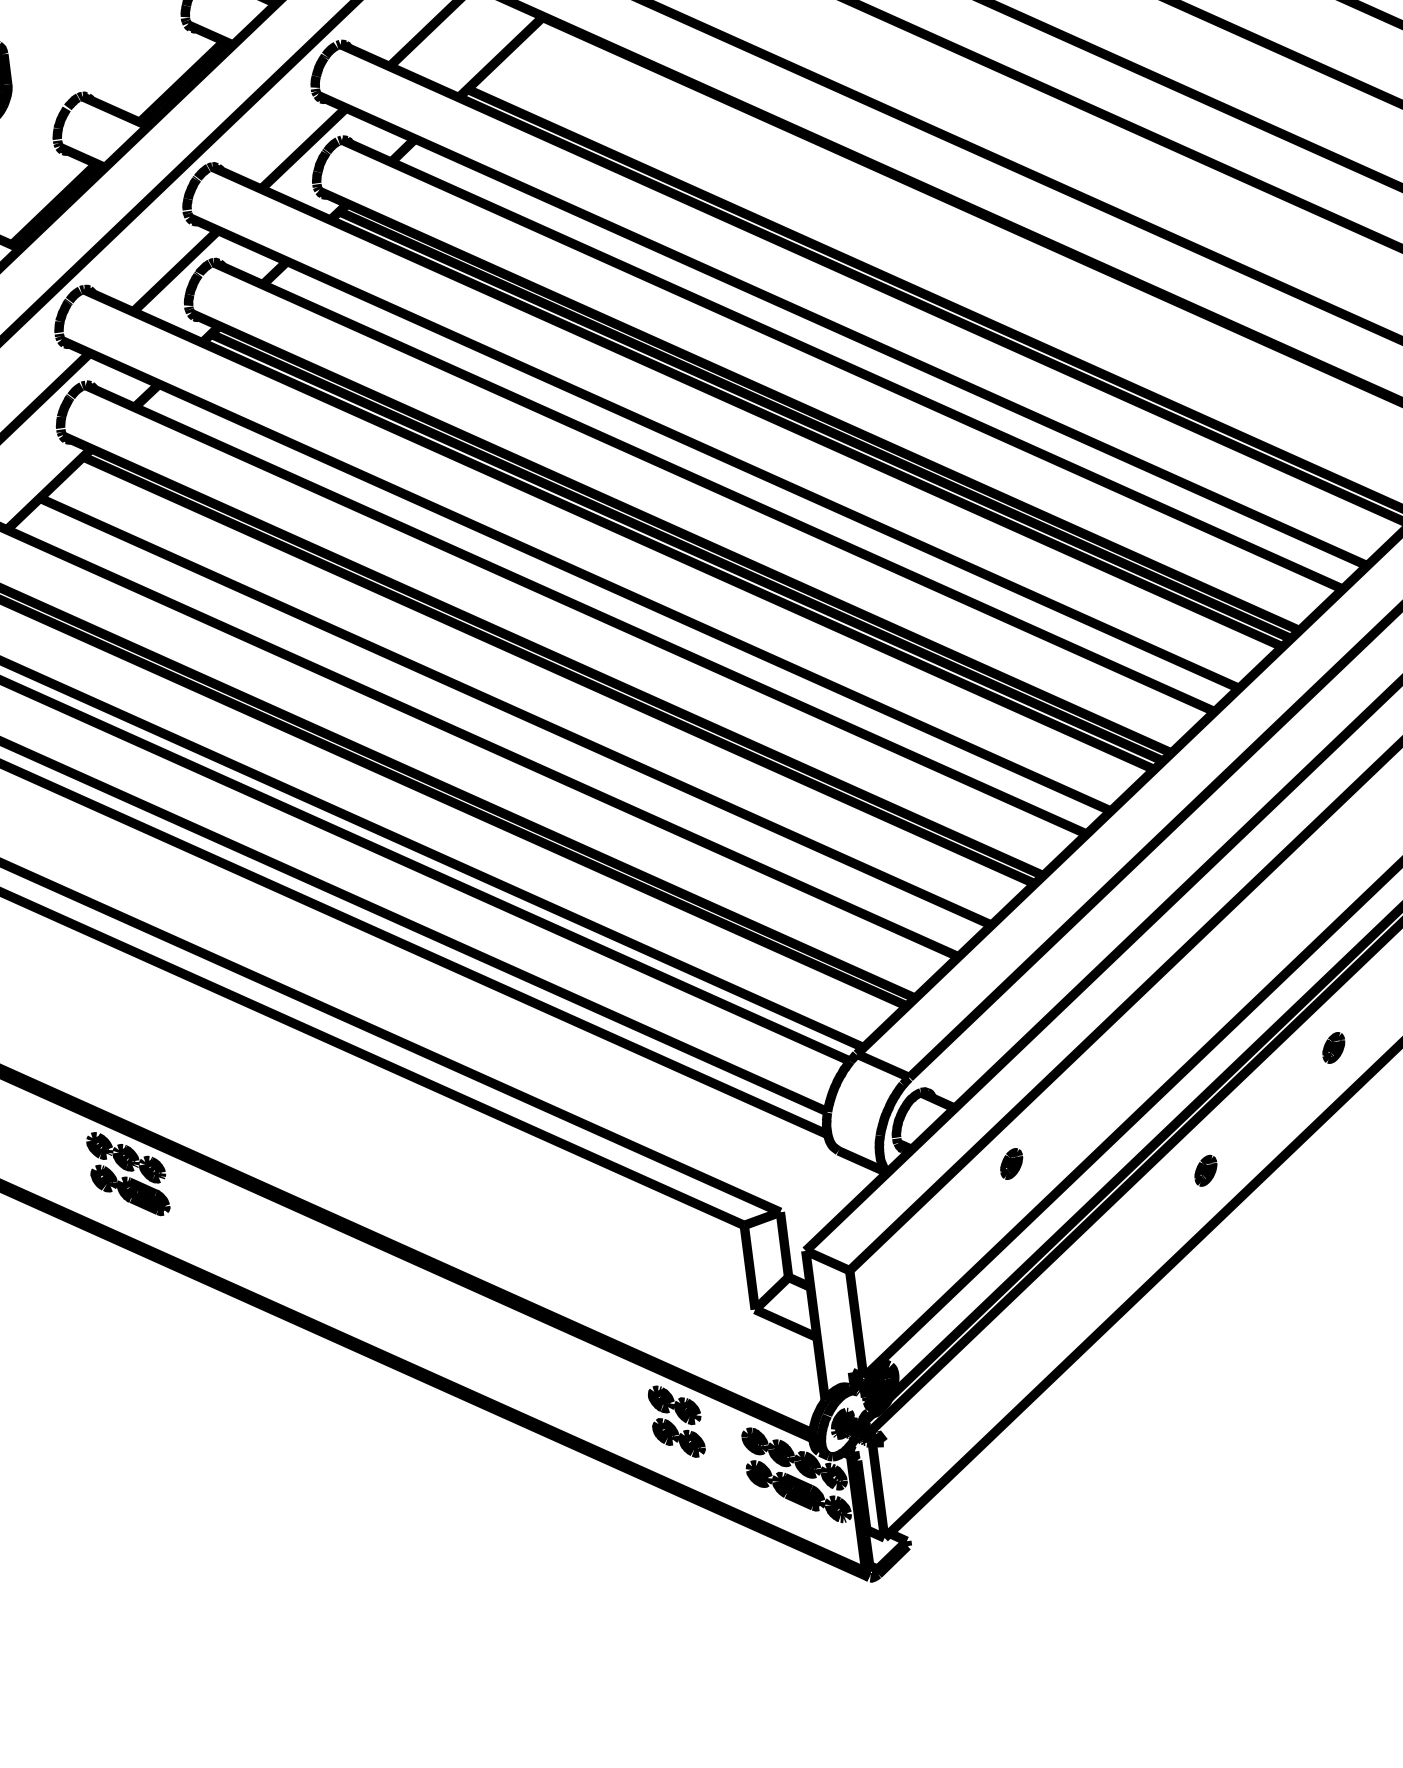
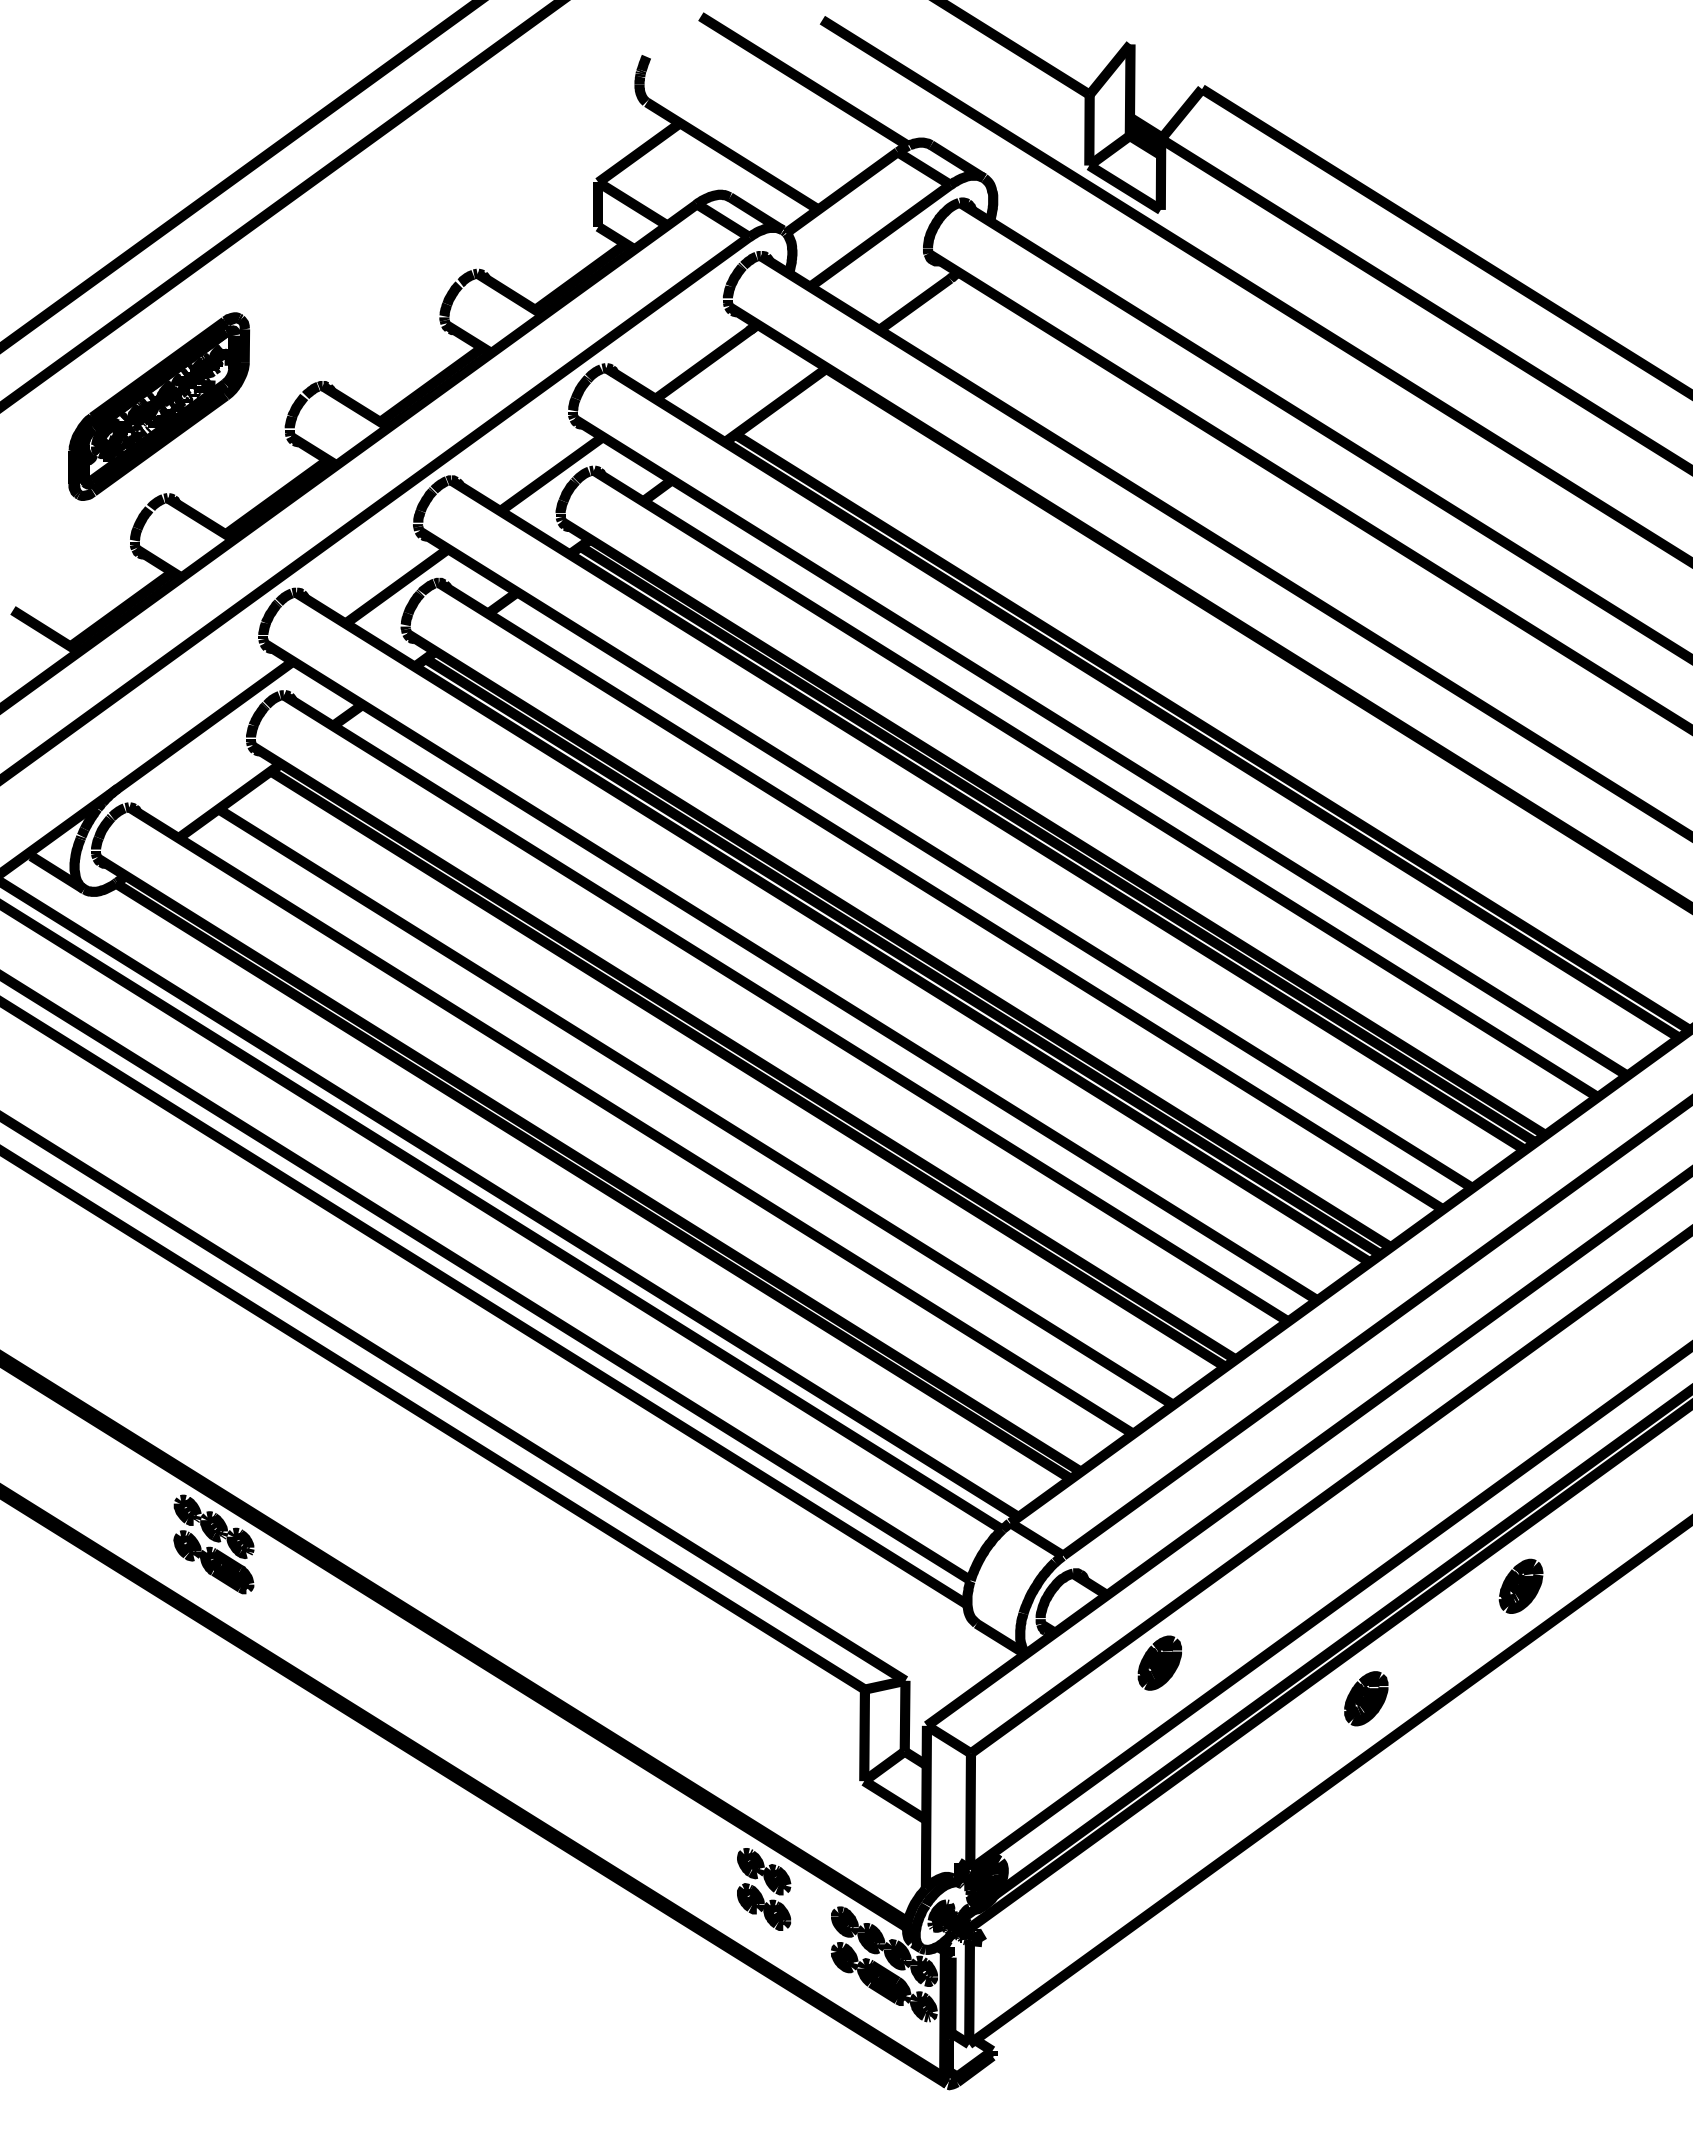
part: (1333, 1047) -> (1520, 1585), size x1.67
part: (1011, 1163) -> (1159, 1662), size x1.67
part: (1205, 1170) -> (1366, 1698), size x1.67

